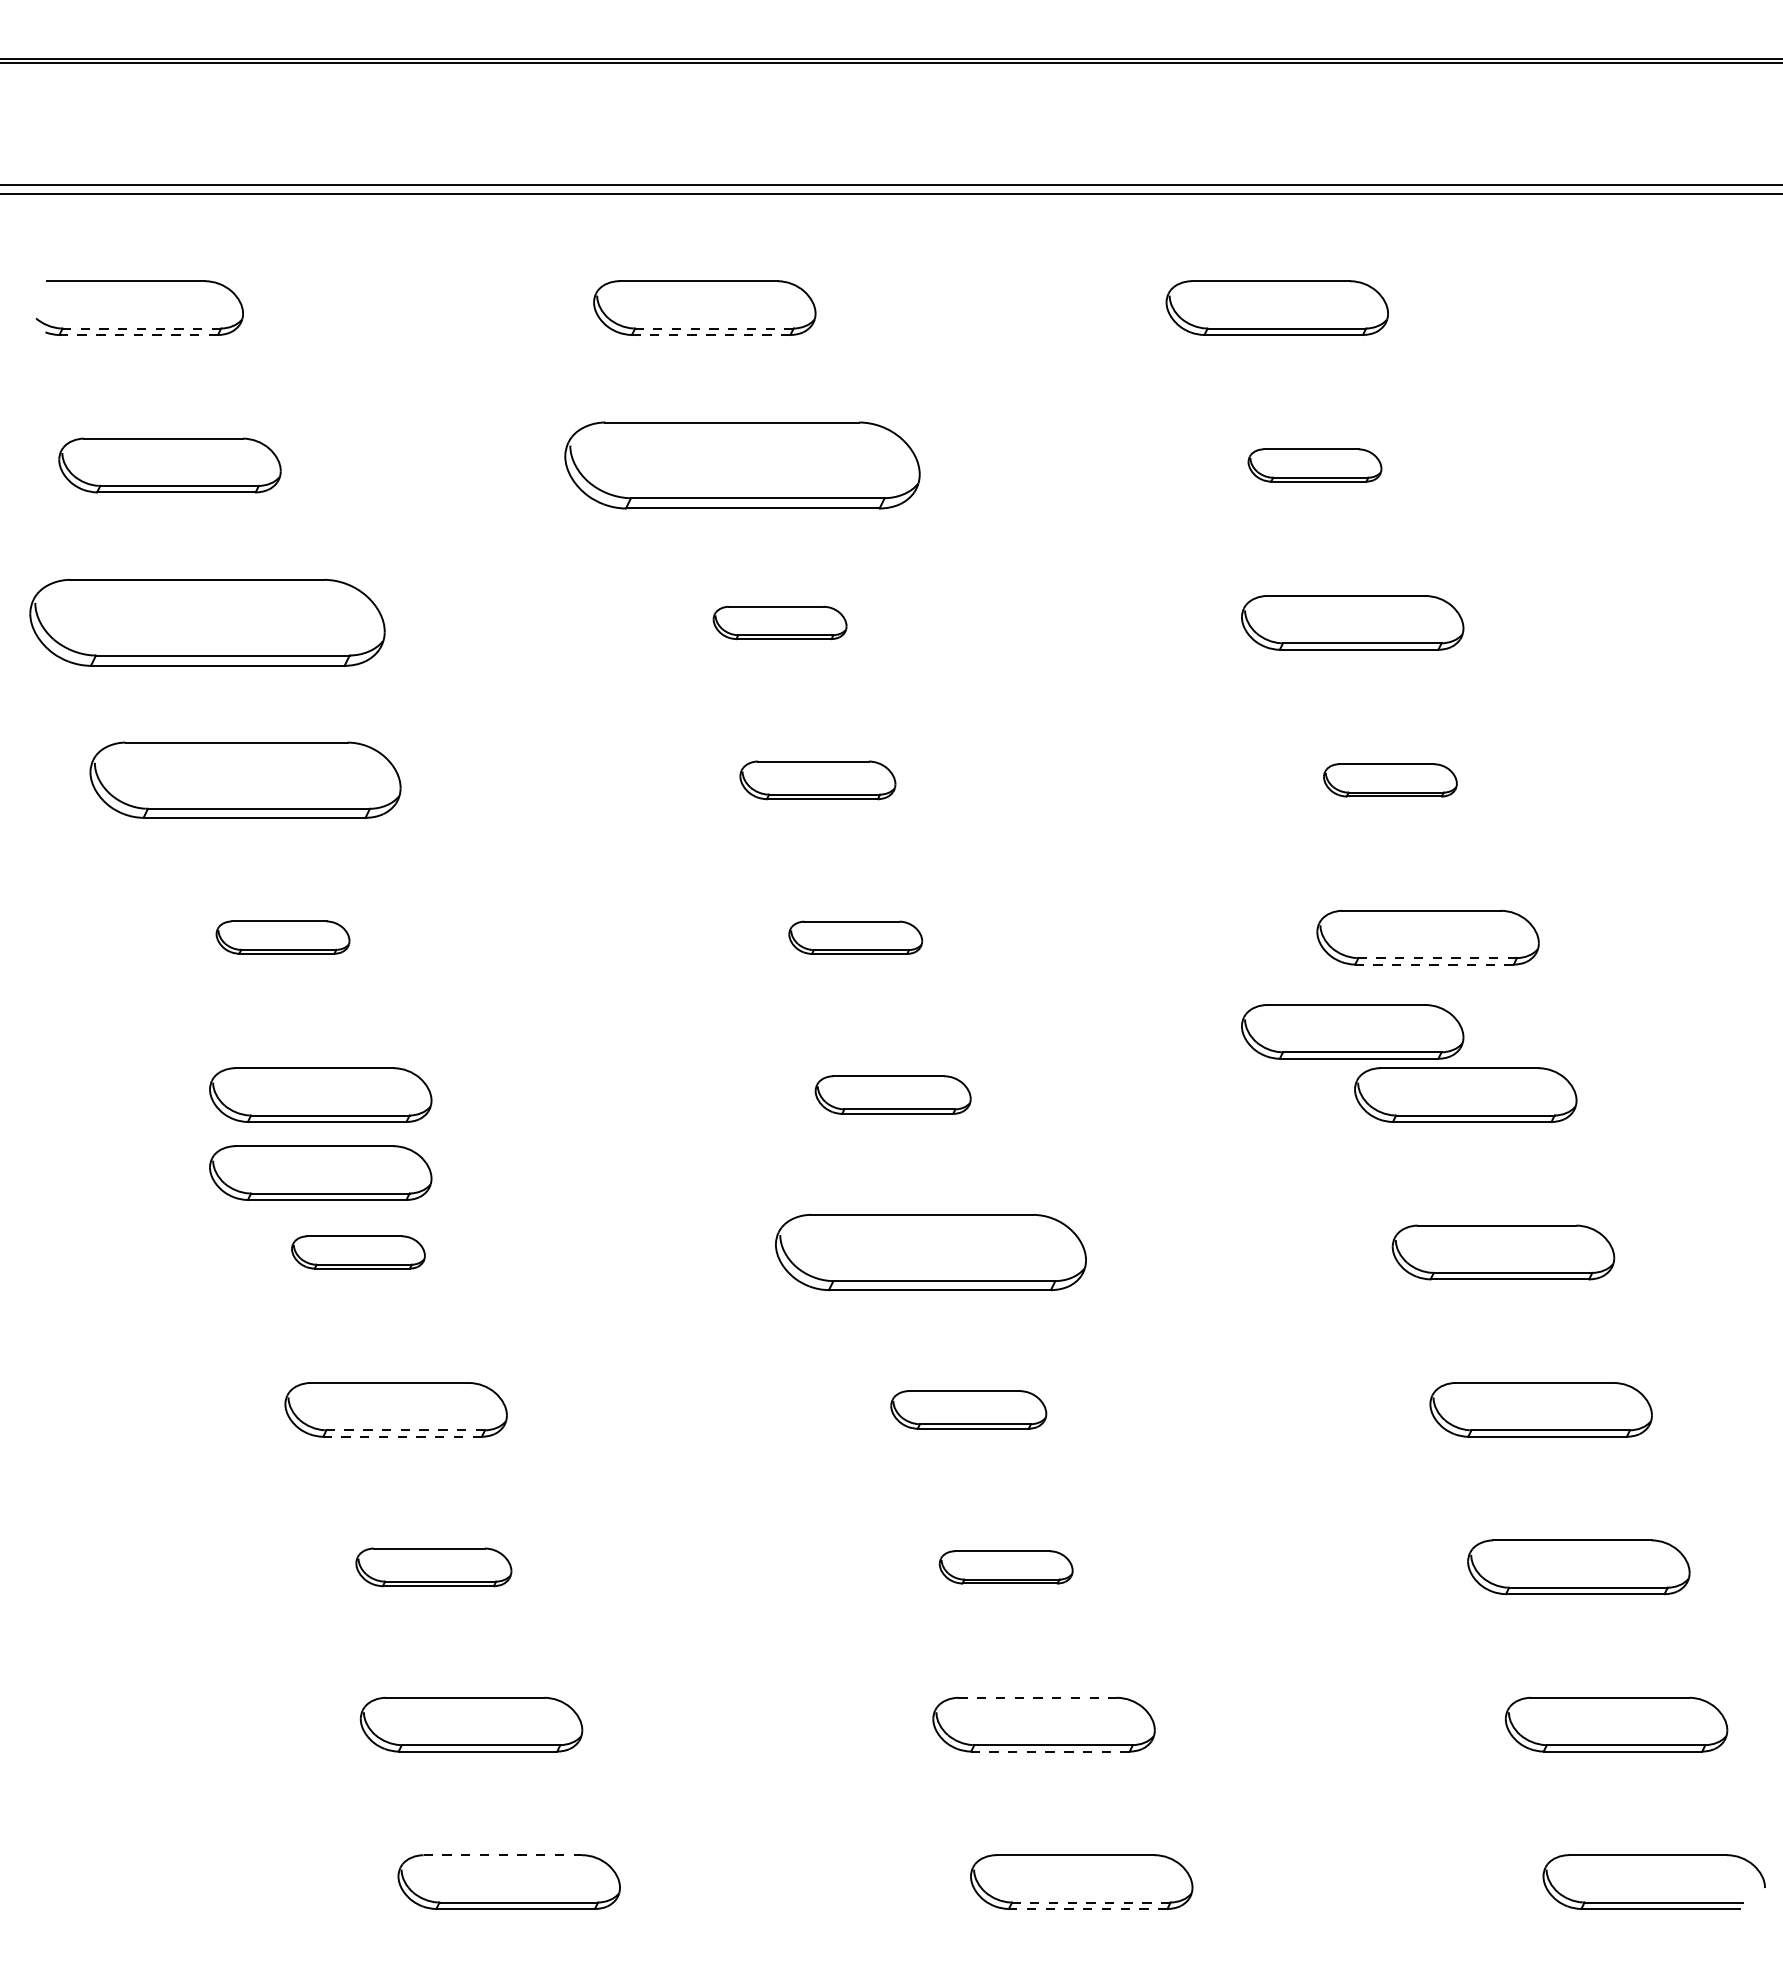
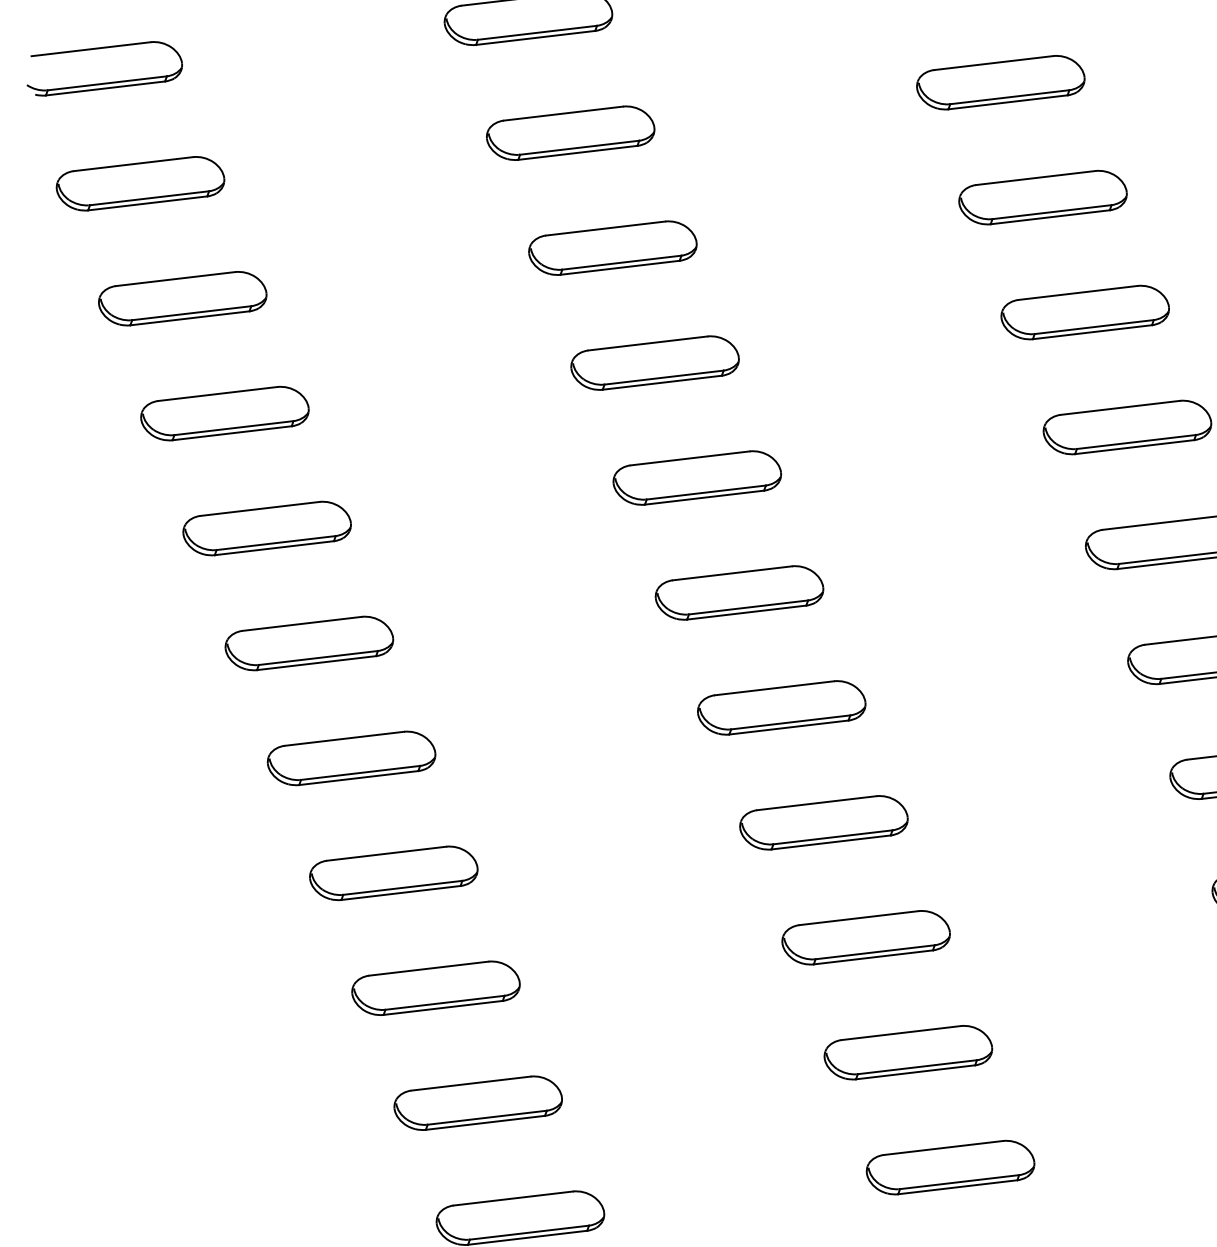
line: (141, 328) -> (107, 83), dashed -> solid
line: (713, 328) -> (536, 32), dashed -> solid
line: (138, 334) -> (105, 88), dashed -> solid
line: (710, 334) -> (535, 37), dashed -> solid
part: (742, 465) -> (570, 133), size x0.62
part: (1314, 465) -> (1000, 82), size x1.67
part: (207, 622) -> (182, 298), size x0.62
part: (779, 622) -> (612, 247), size x1.67
part: (244, 780) -> (224, 413), size x0.71
part: (817, 780) -> (654, 363), size x1.43
part: (1390, 780) -> (1085, 312), size x1.67
part: (282, 937) -> (266, 528), size x1.67
part: (855, 937) -> (697, 477), size x1.67
line: (1437, 958) -> (1136, 442), dashed -> solid
line: (1434, 964) -> (1134, 447), dashed -> solid
part: (1352, 1031) -> (1078, 504), removed
part: (892, 1094) -> (738, 592), size x1.43
part: (320, 1172) -> (316, 701), removed
part: (358, 1252) -> (351, 758), size x1.67
part: (930, 1252) -> (781, 707), size x0.71
part: (968, 1409) -> (823, 822), size x1.43
line: (405, 1430) -> (402, 888), dashed -> solid
line: (402, 1436) -> (400, 892), dashed -> solid
part: (433, 1567) -> (435, 988), size x1.43
part: (1005, 1567) -> (865, 938), size x1.67
line: (1038, 1697) -> (901, 1032), dashed -> solid
line: (1049, 1751) -> (914, 1072), dashed -> solid
line: (503, 1855) -> (513, 1198), dashed -> solid
line: (1090, 1902) -> (958, 1182), dashed -> solid
line: (1087, 1908) -> (957, 1186), dashed -> solid

